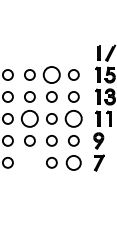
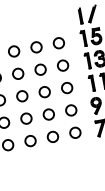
circle: (51, 74) -> (36, 46), size x0.62
circle: (29, 118) -> (21, 95), size x0.62
circle: (73, 118) -> (66, 87), size x0.62
circle: (29, 162) -> (30, 140), added
circle: (73, 162) -> (74, 132), size x0.71

